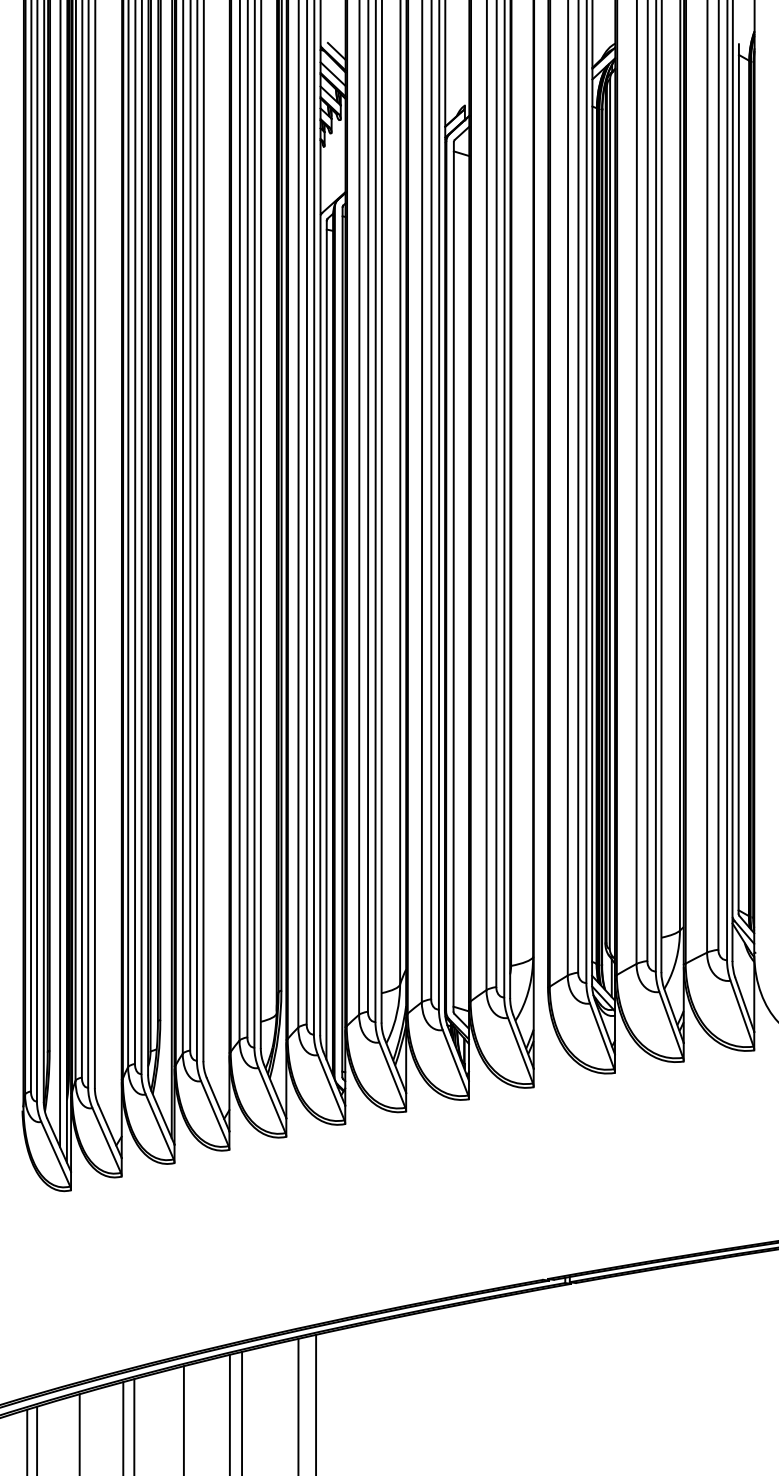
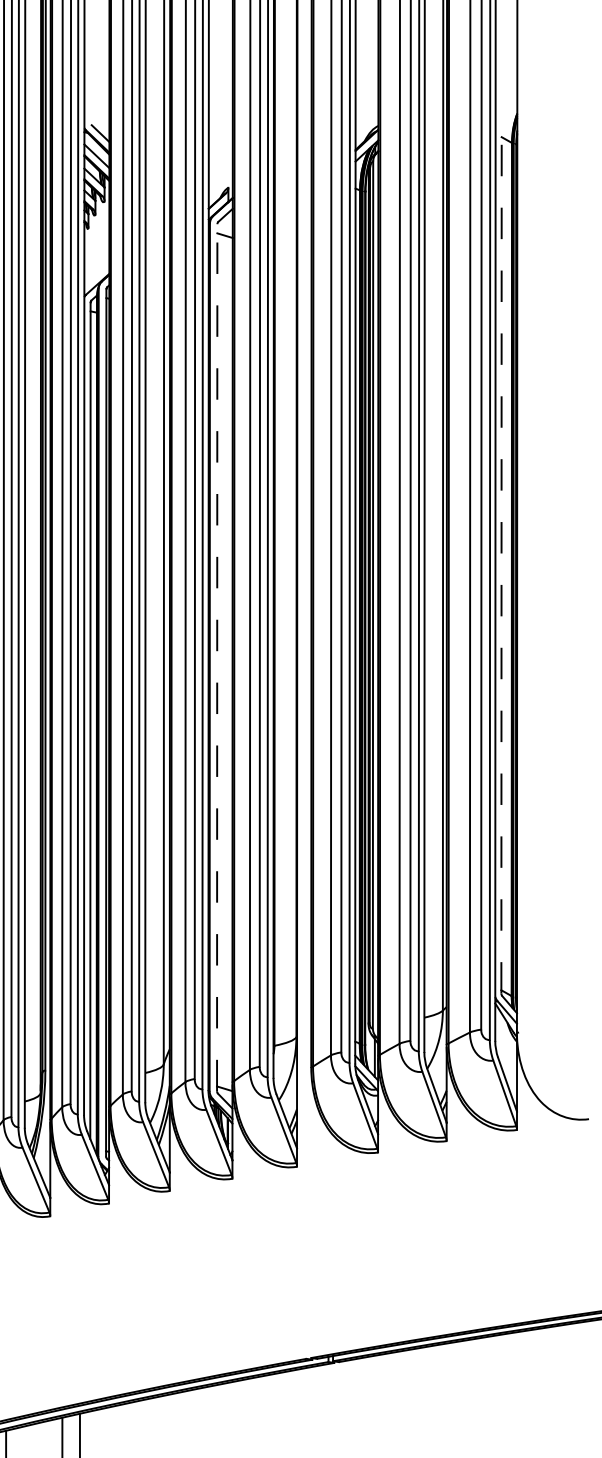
line: (738, 478) -> (501, 559), solid -> dashed
line: (453, 576) -> (217, 657), solid -> dashed

